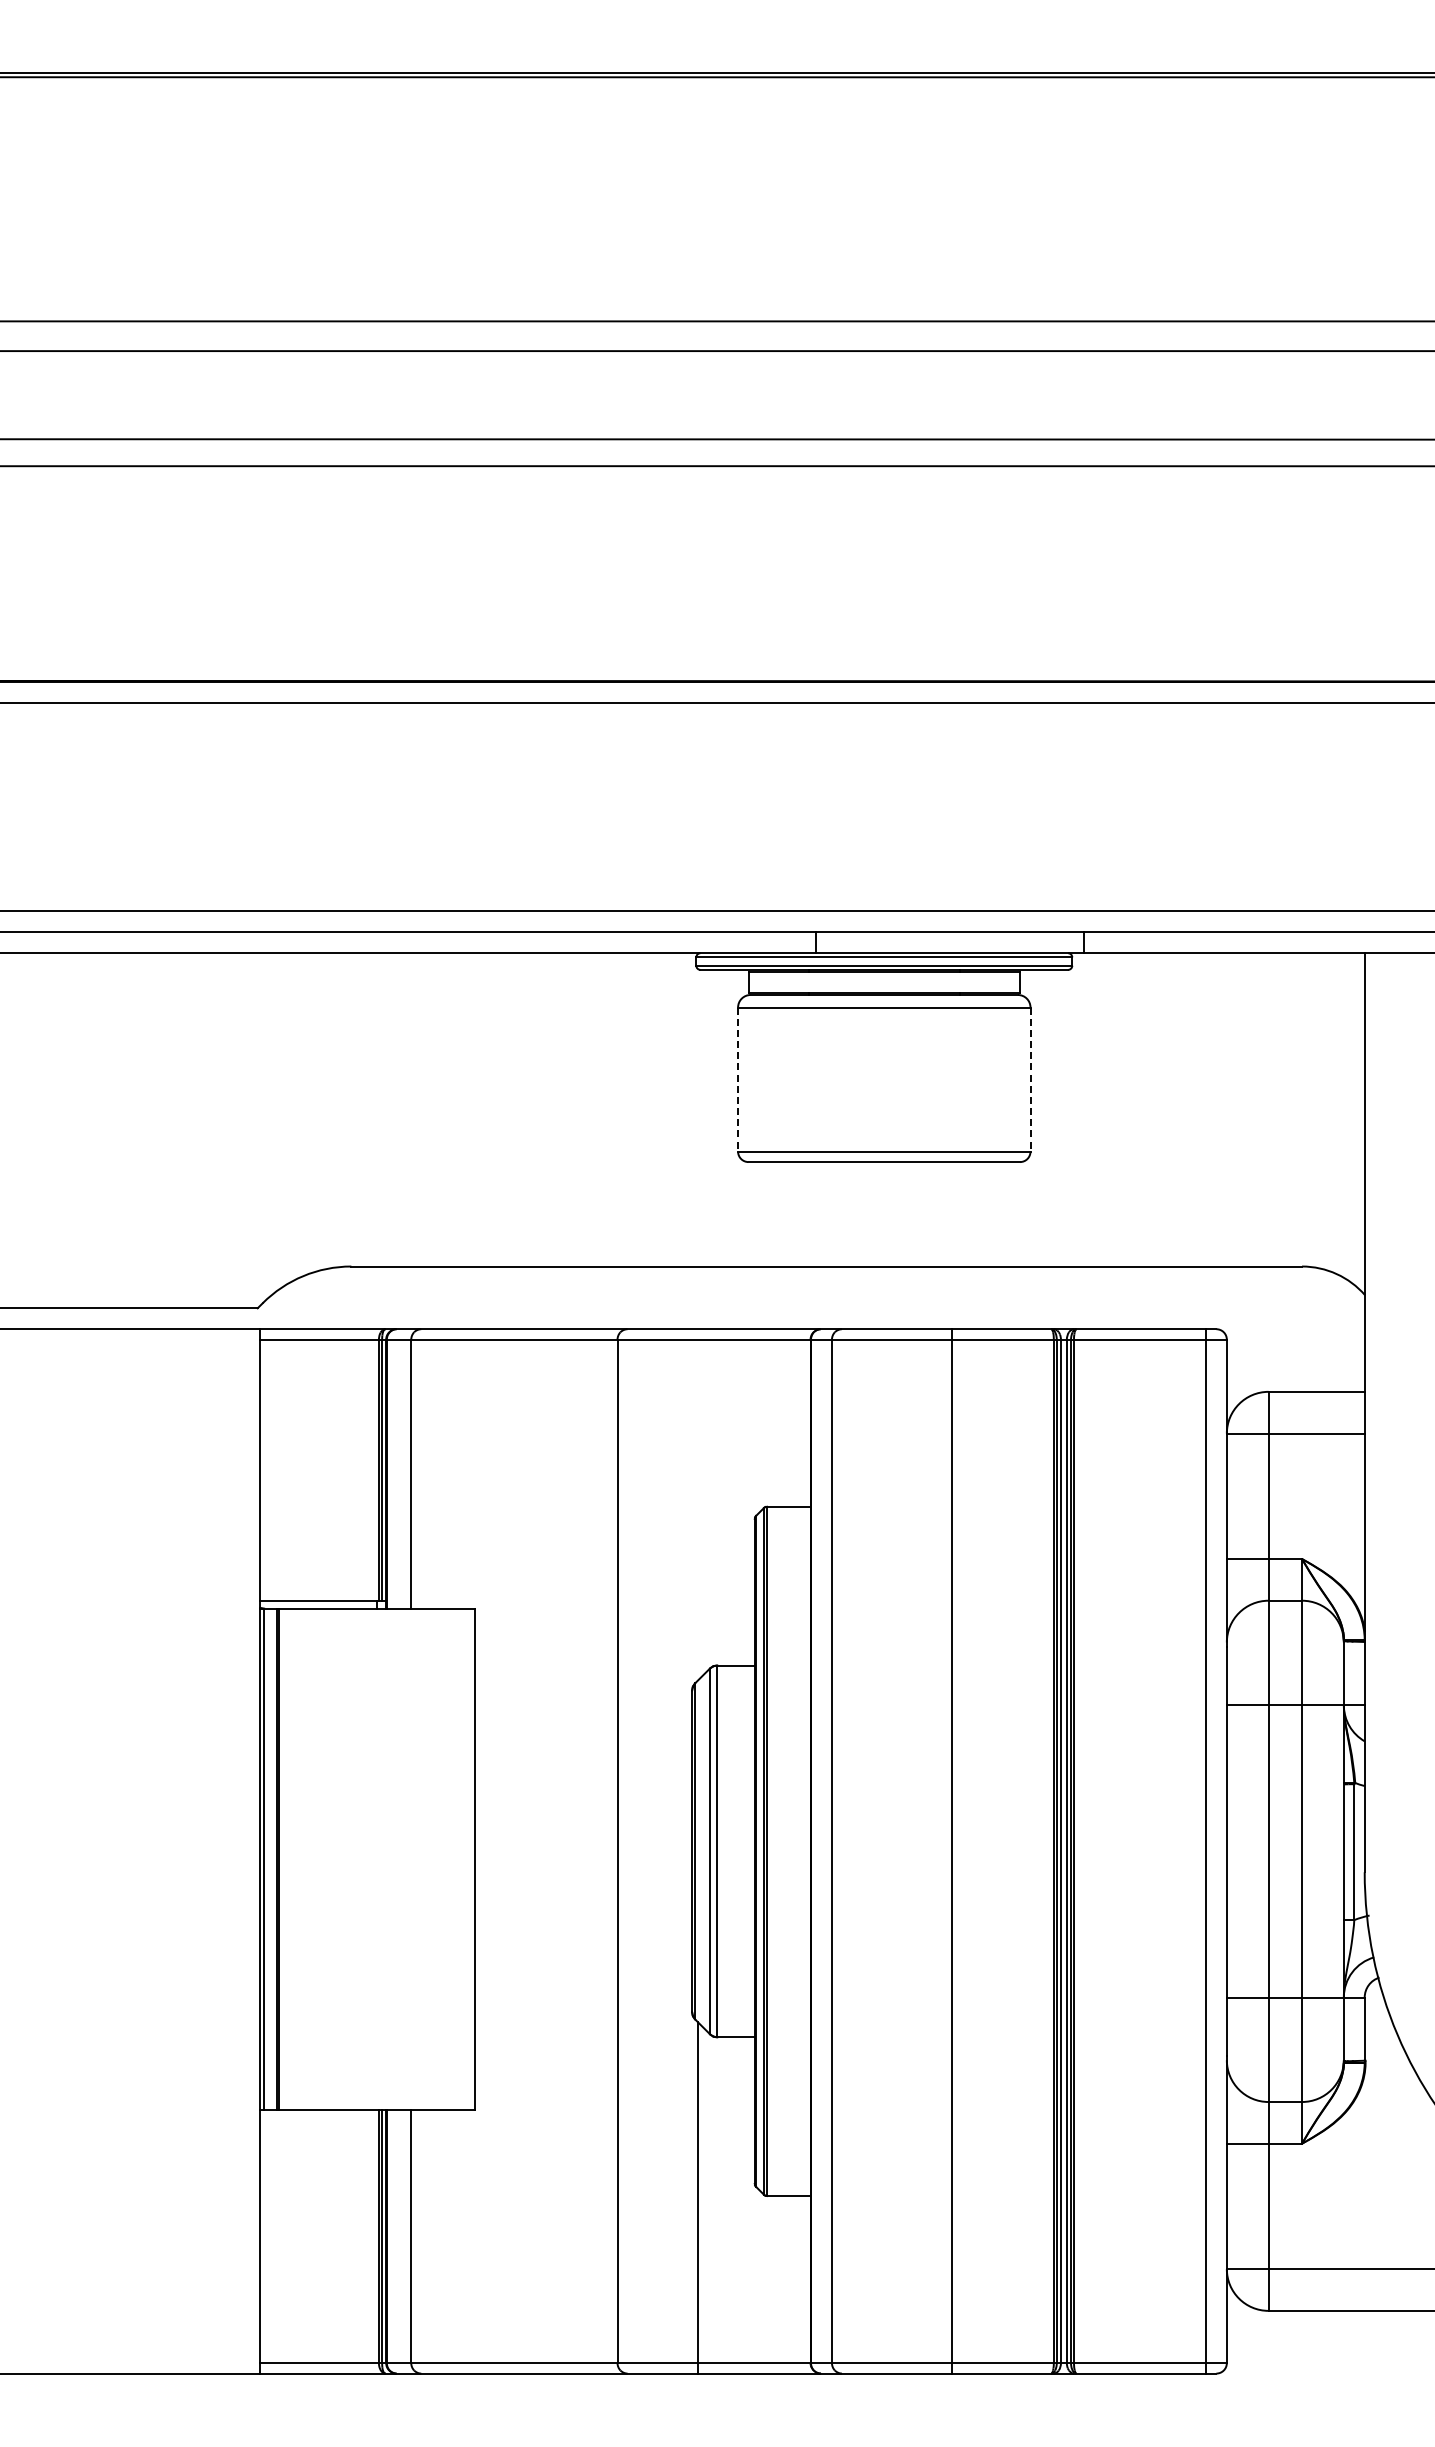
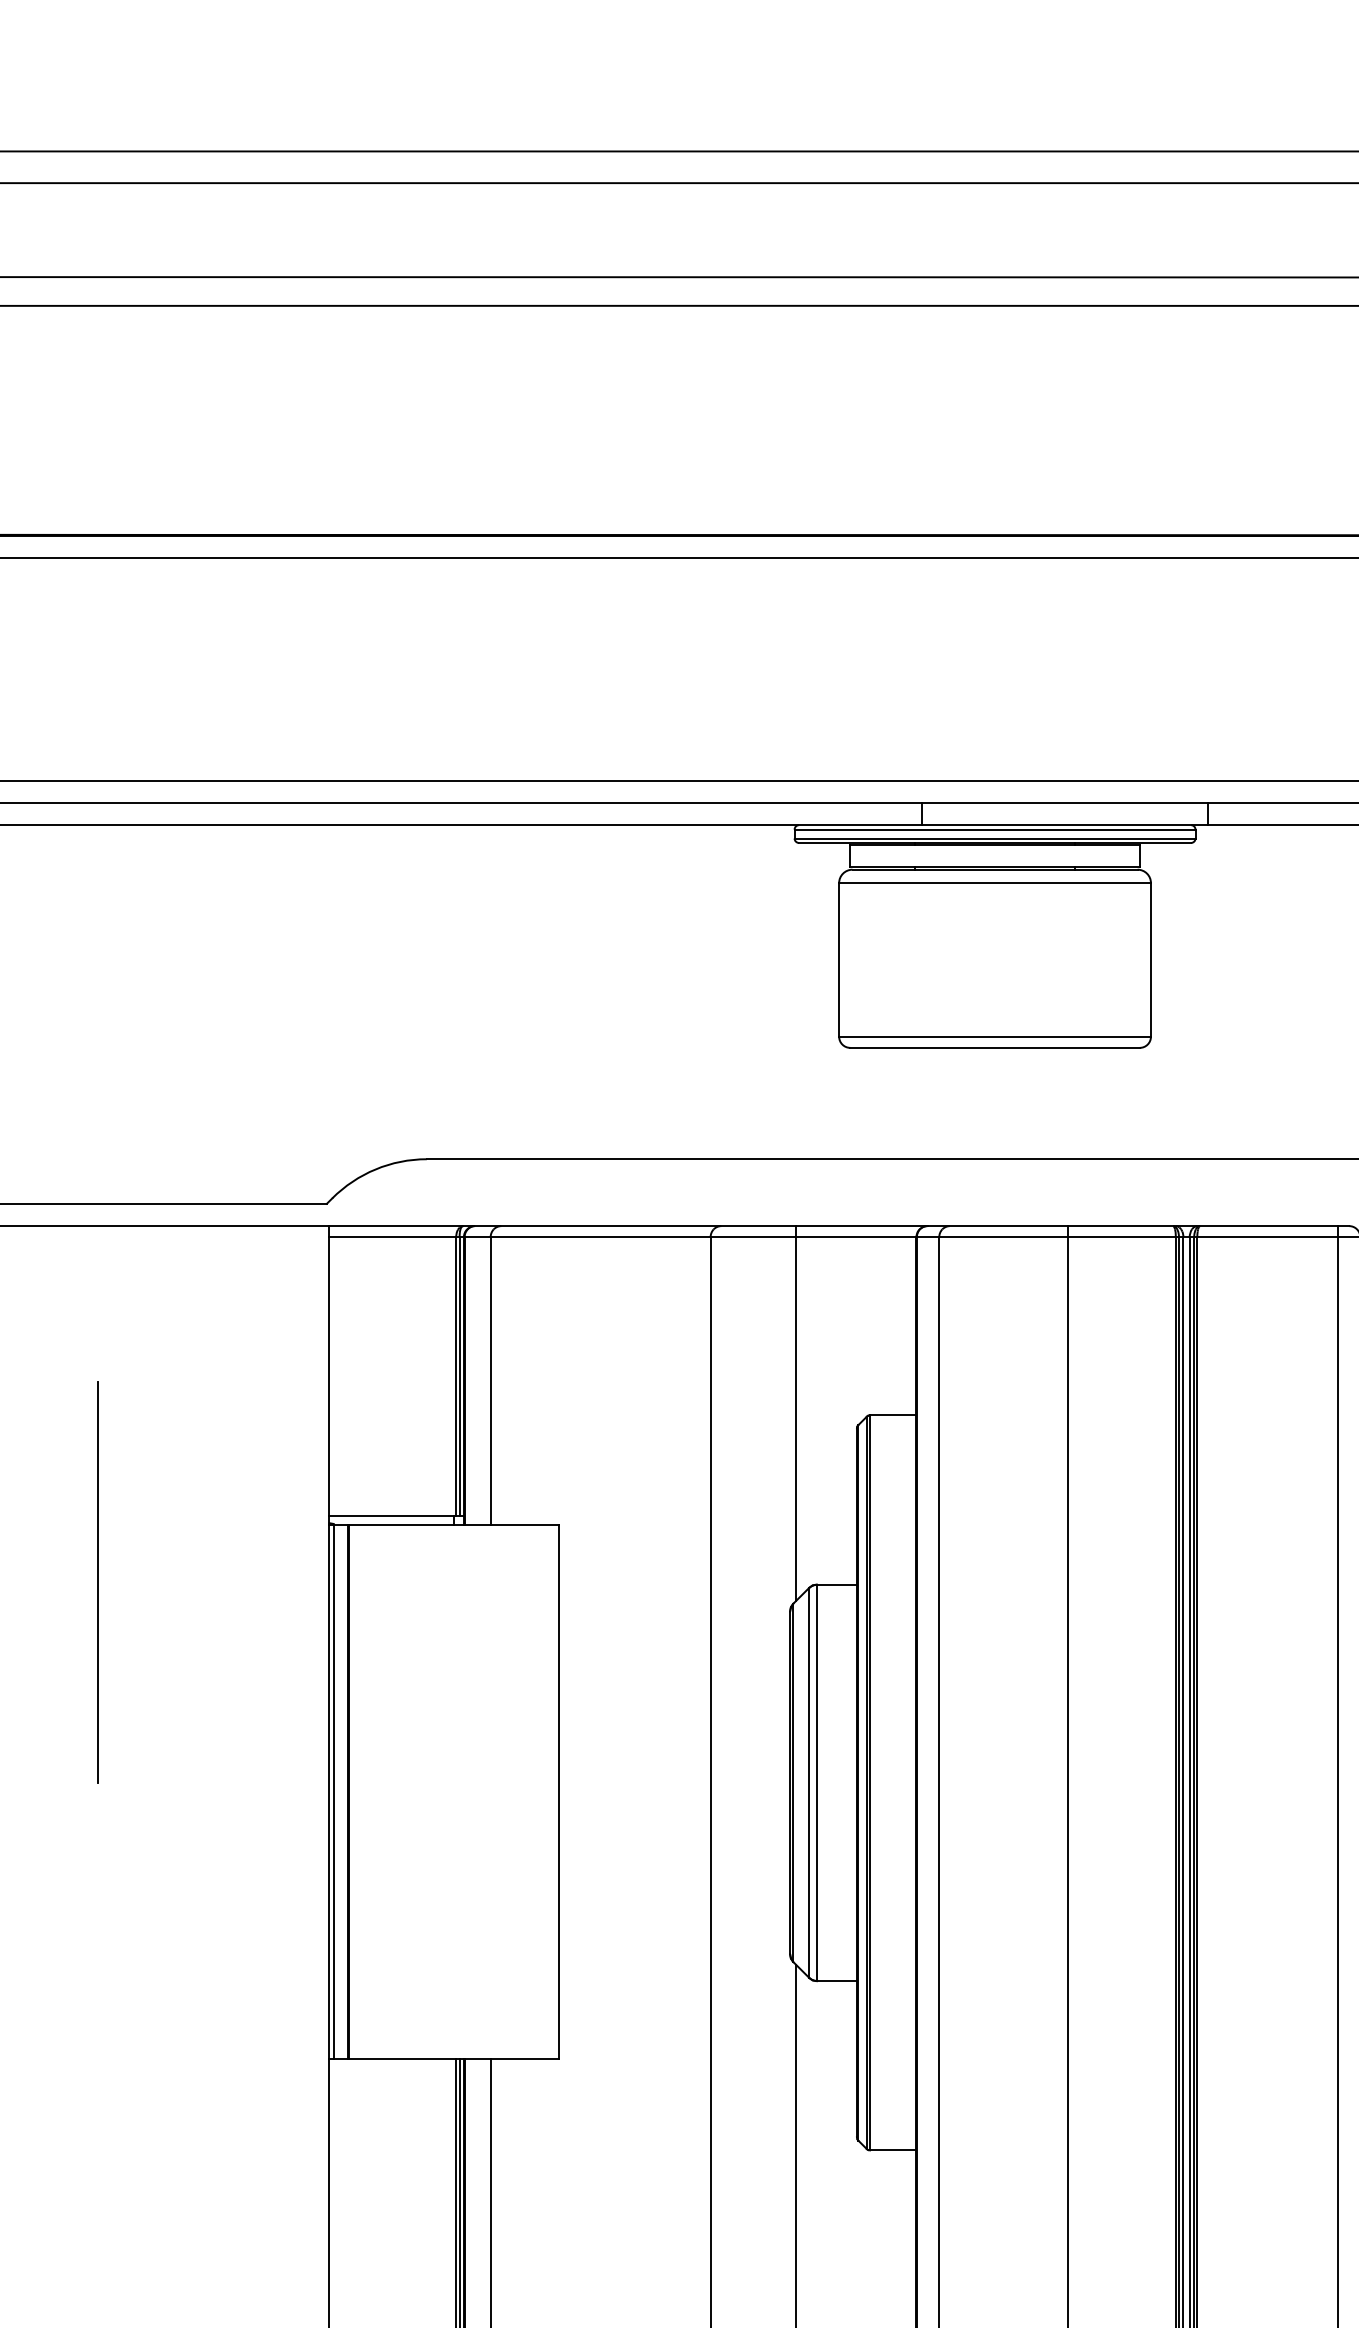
line: (738, 1080) -> (839, 960), dashed -> solid
line: (1030, 1080) -> (1150, 960), dashed -> solid
line: (697, 1504) -> (795, 1413), added
line: (42, 1663) -> (97, 1582), added

